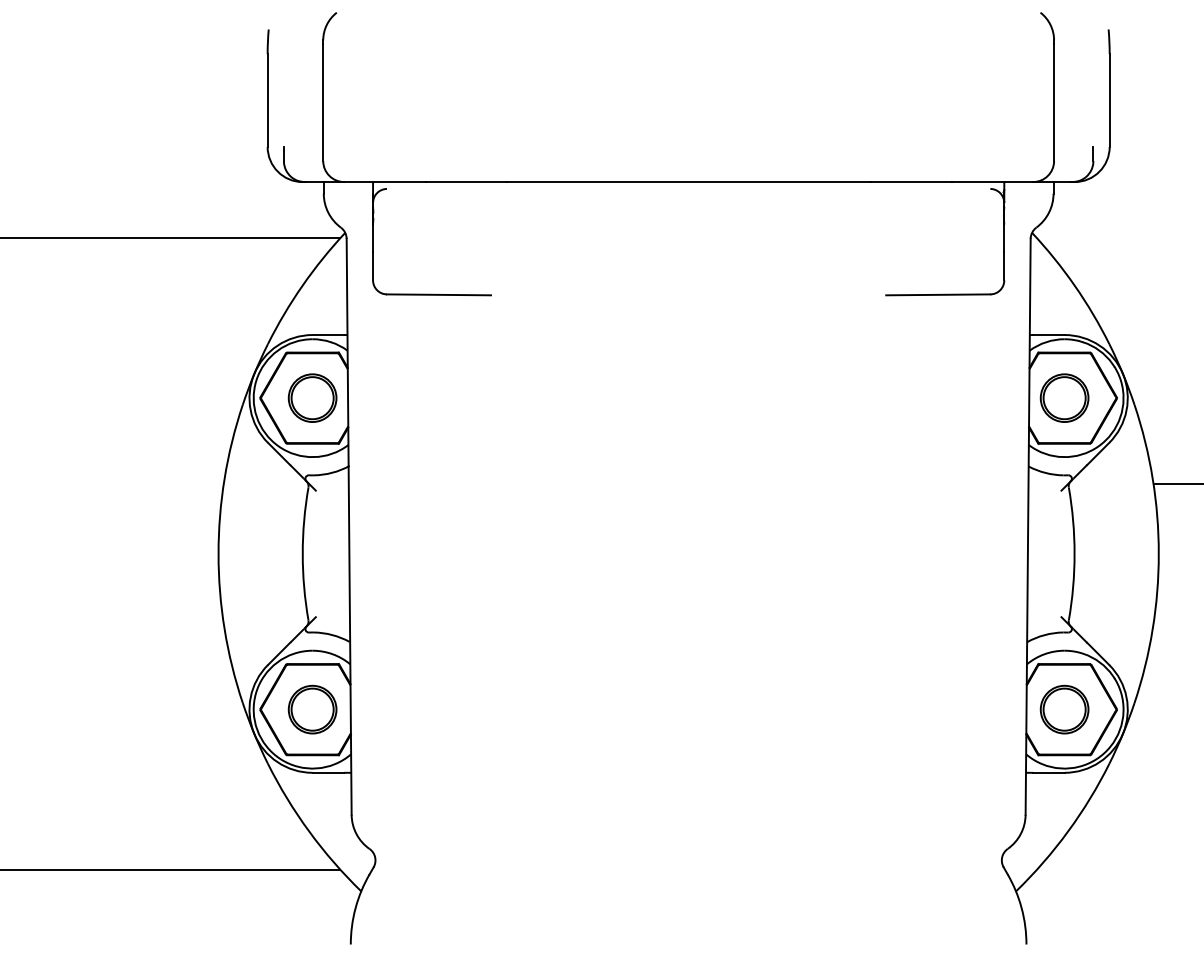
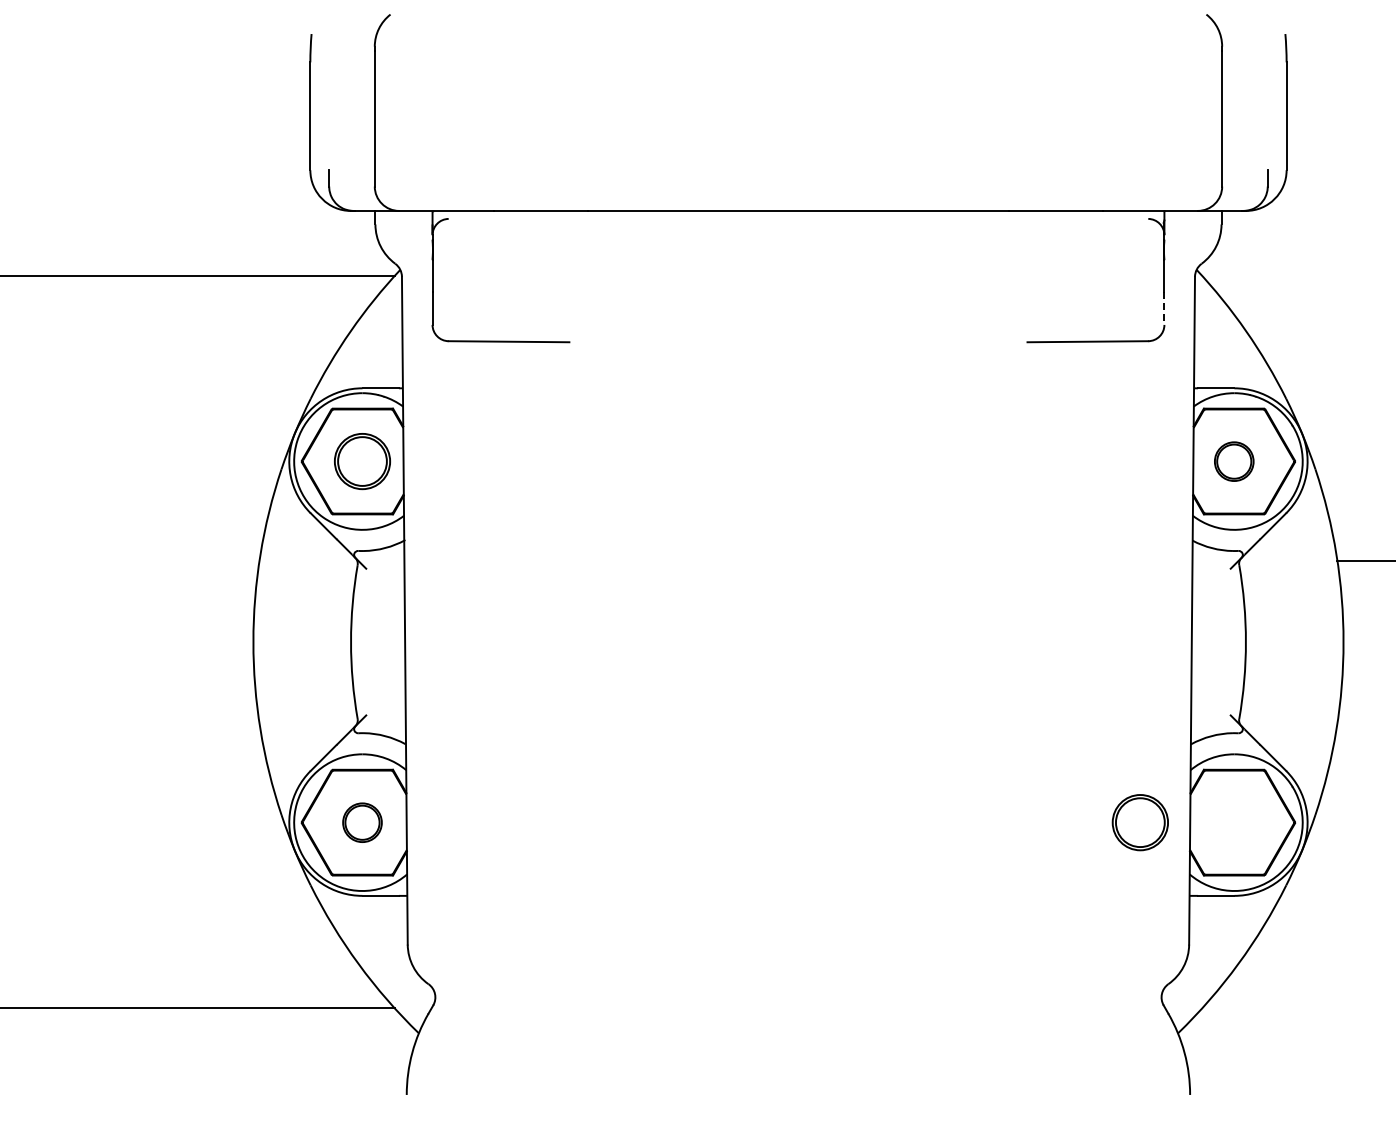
line: (1004, 267) -> (1164, 309), solid -> dashed
part: (1063, 398) -> (1233, 461), size x0.7
part: (312, 709) -> (362, 822), size x0.7
part: (1063, 709) -> (1139, 822), moved

